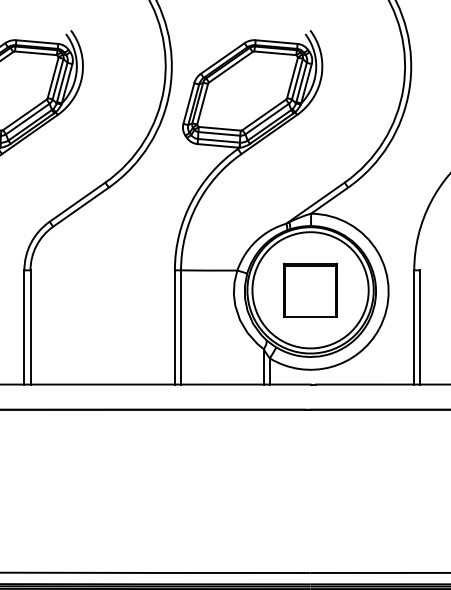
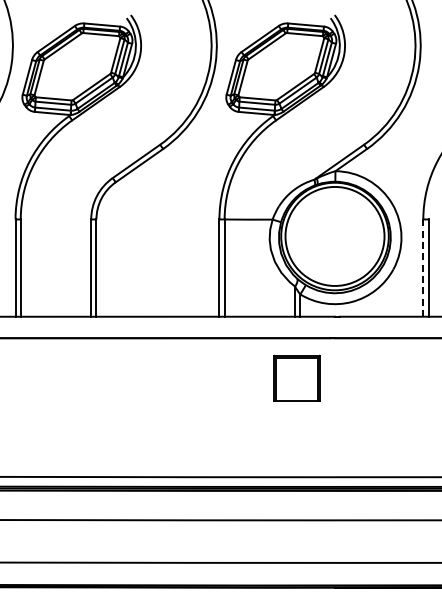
part: (309, 289) -> (296, 377), moved
line: (414, 327) -> (423, 268), solid -> dashed

